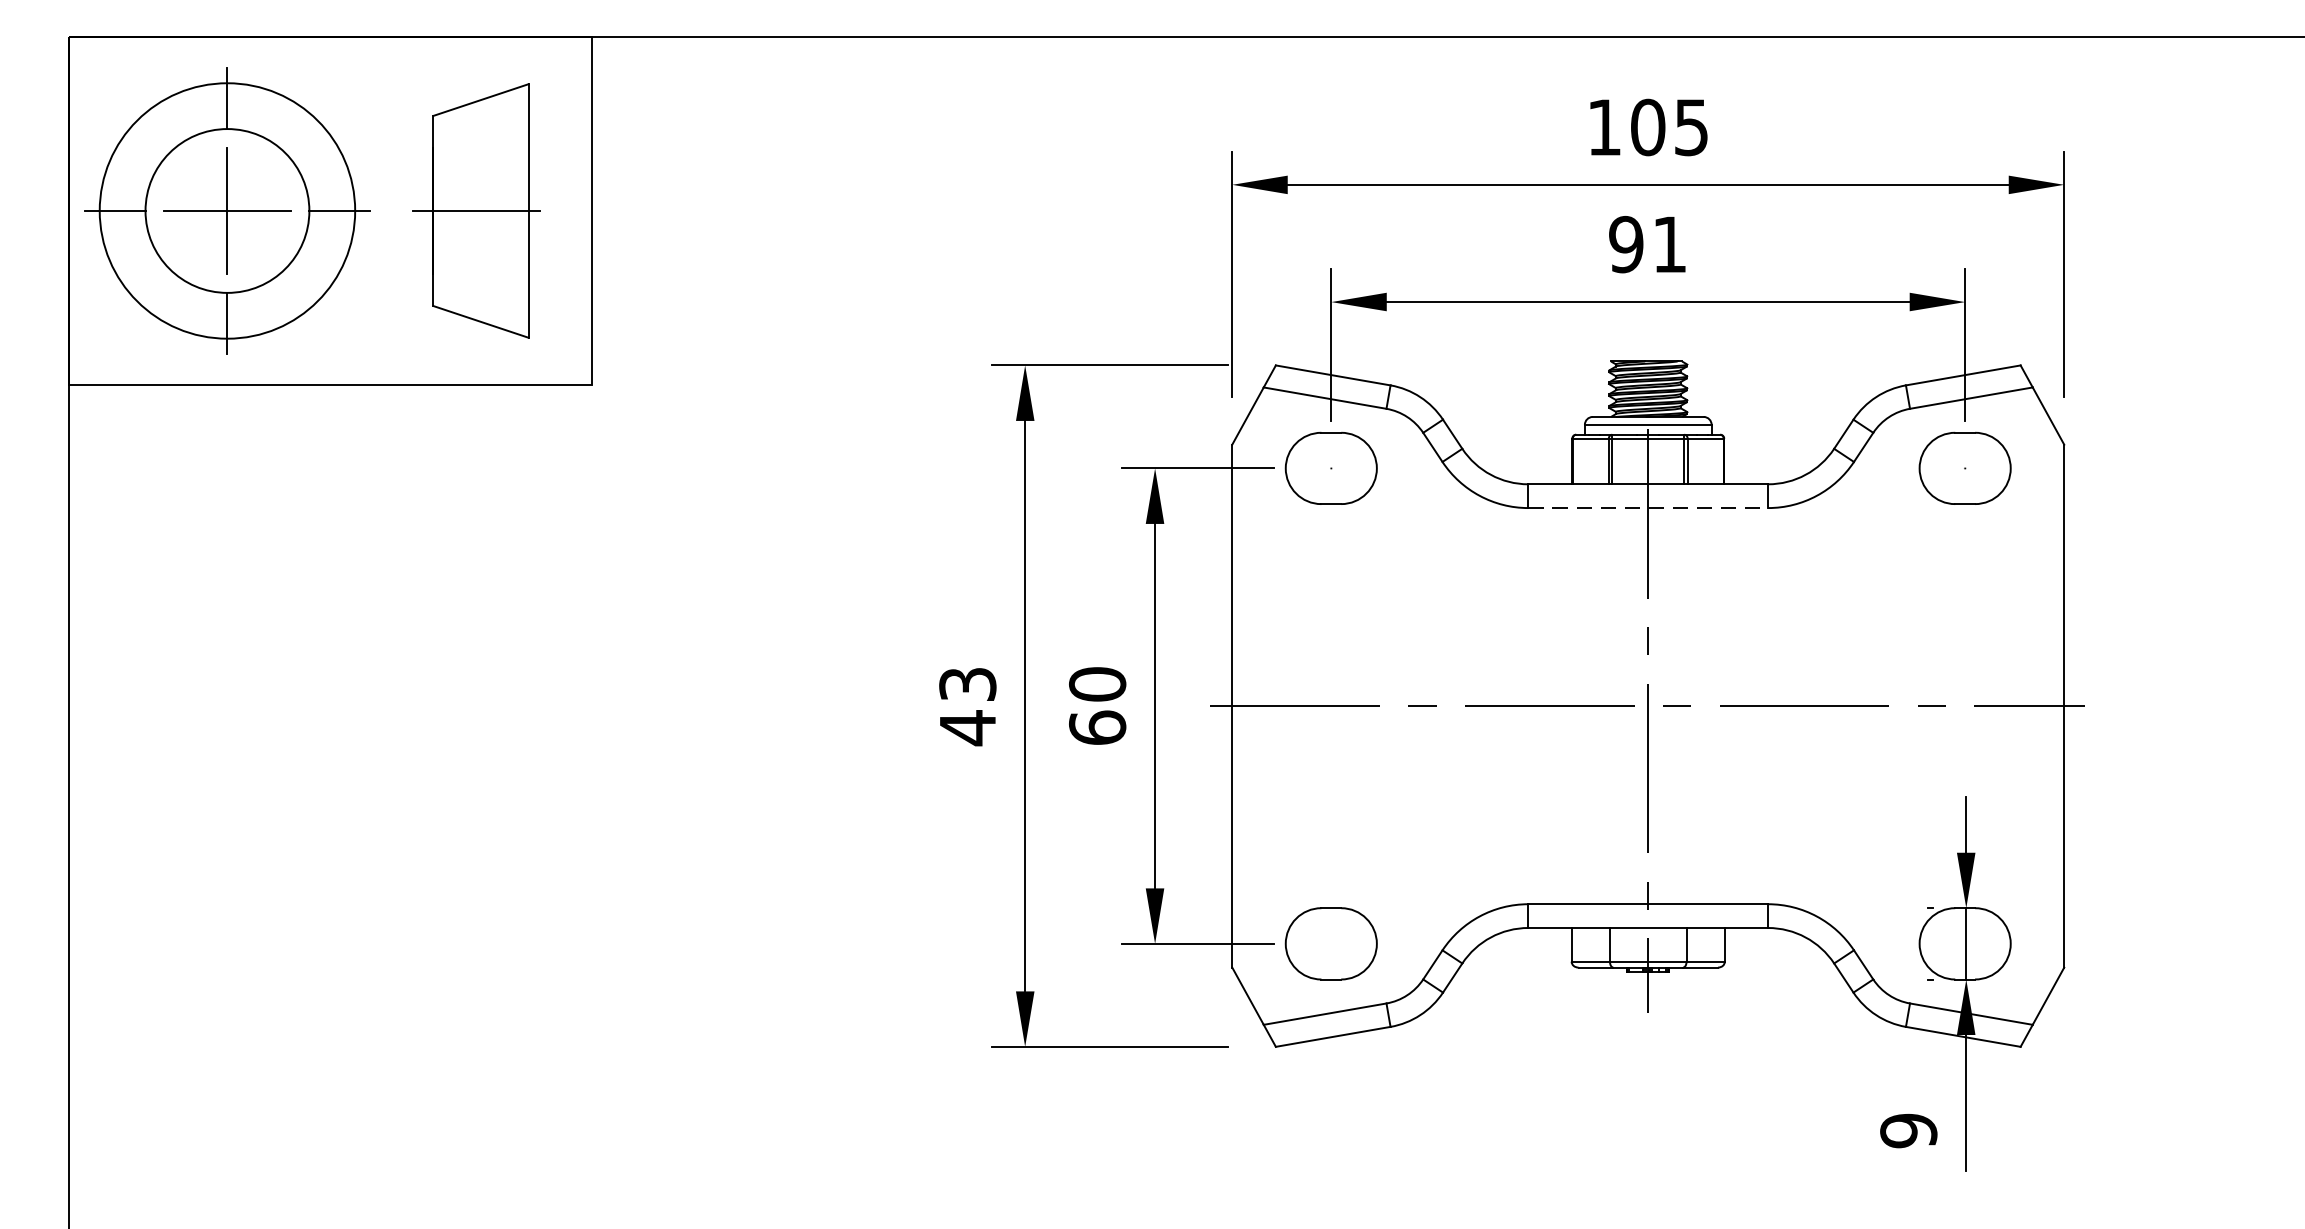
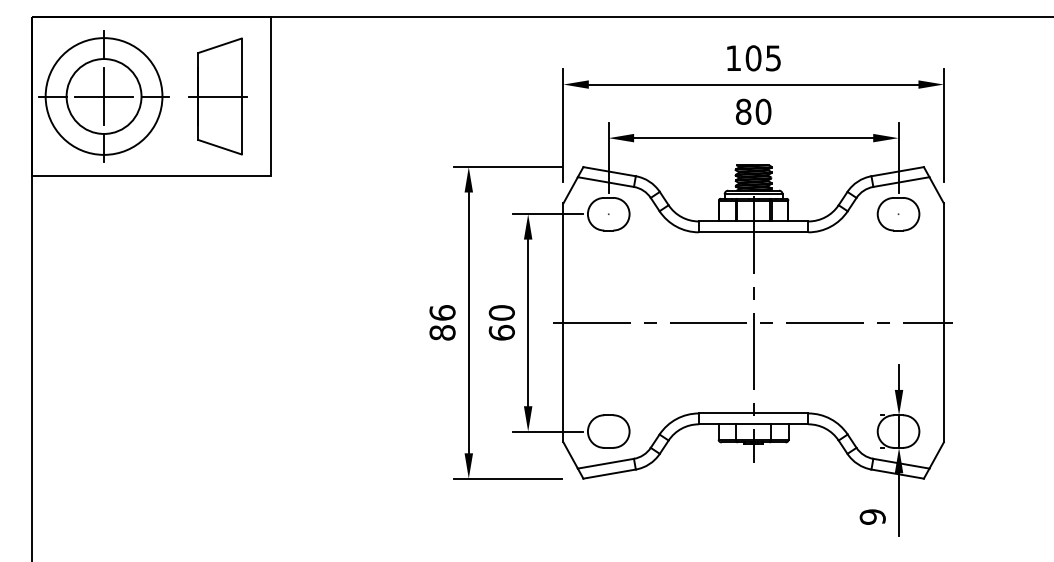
text: (1647, 243) -> (753, 111), 91 -> 80
line: (1647, 508) -> (753, 232), dashed -> solid
text: (967, 707) -> (442, 323), 43 -> 86

